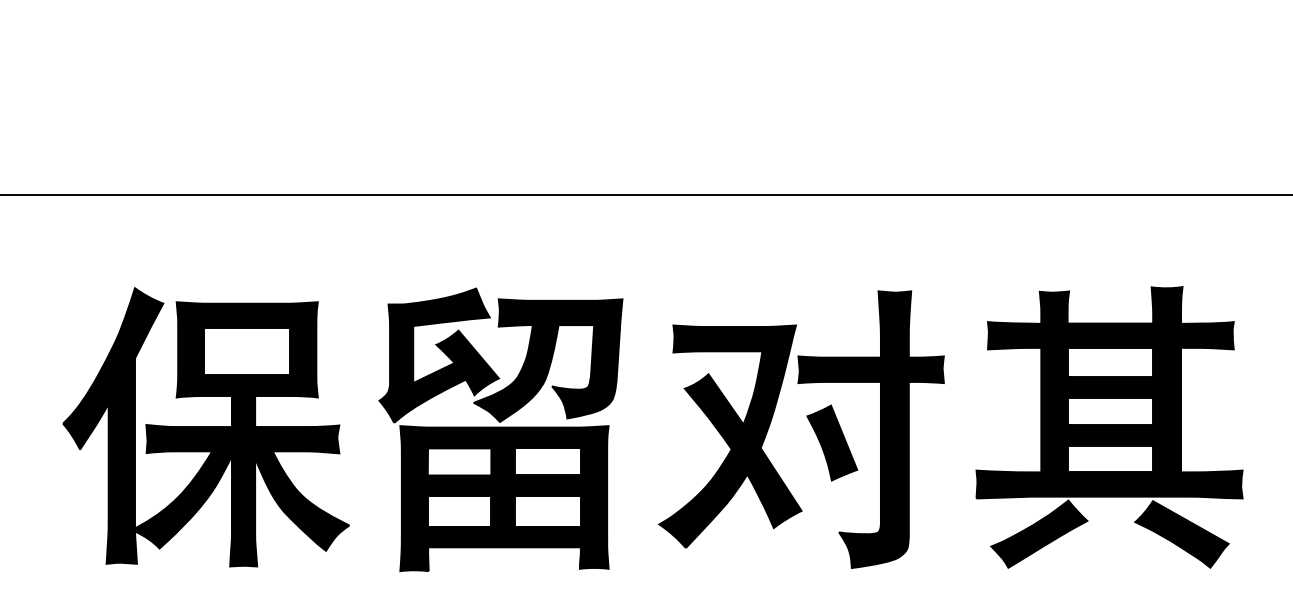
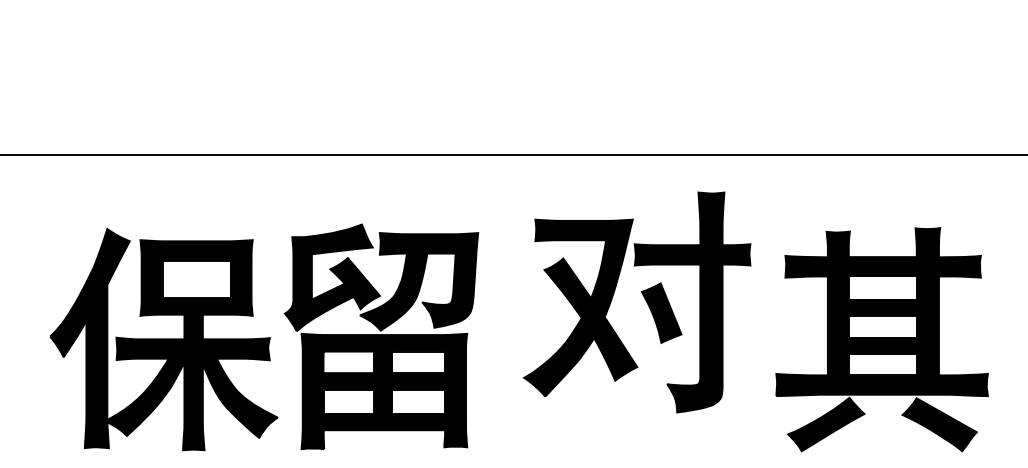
part: (810, 424) -> (644, 298), moved
part: (500, 429) -> (381, 336), moved

